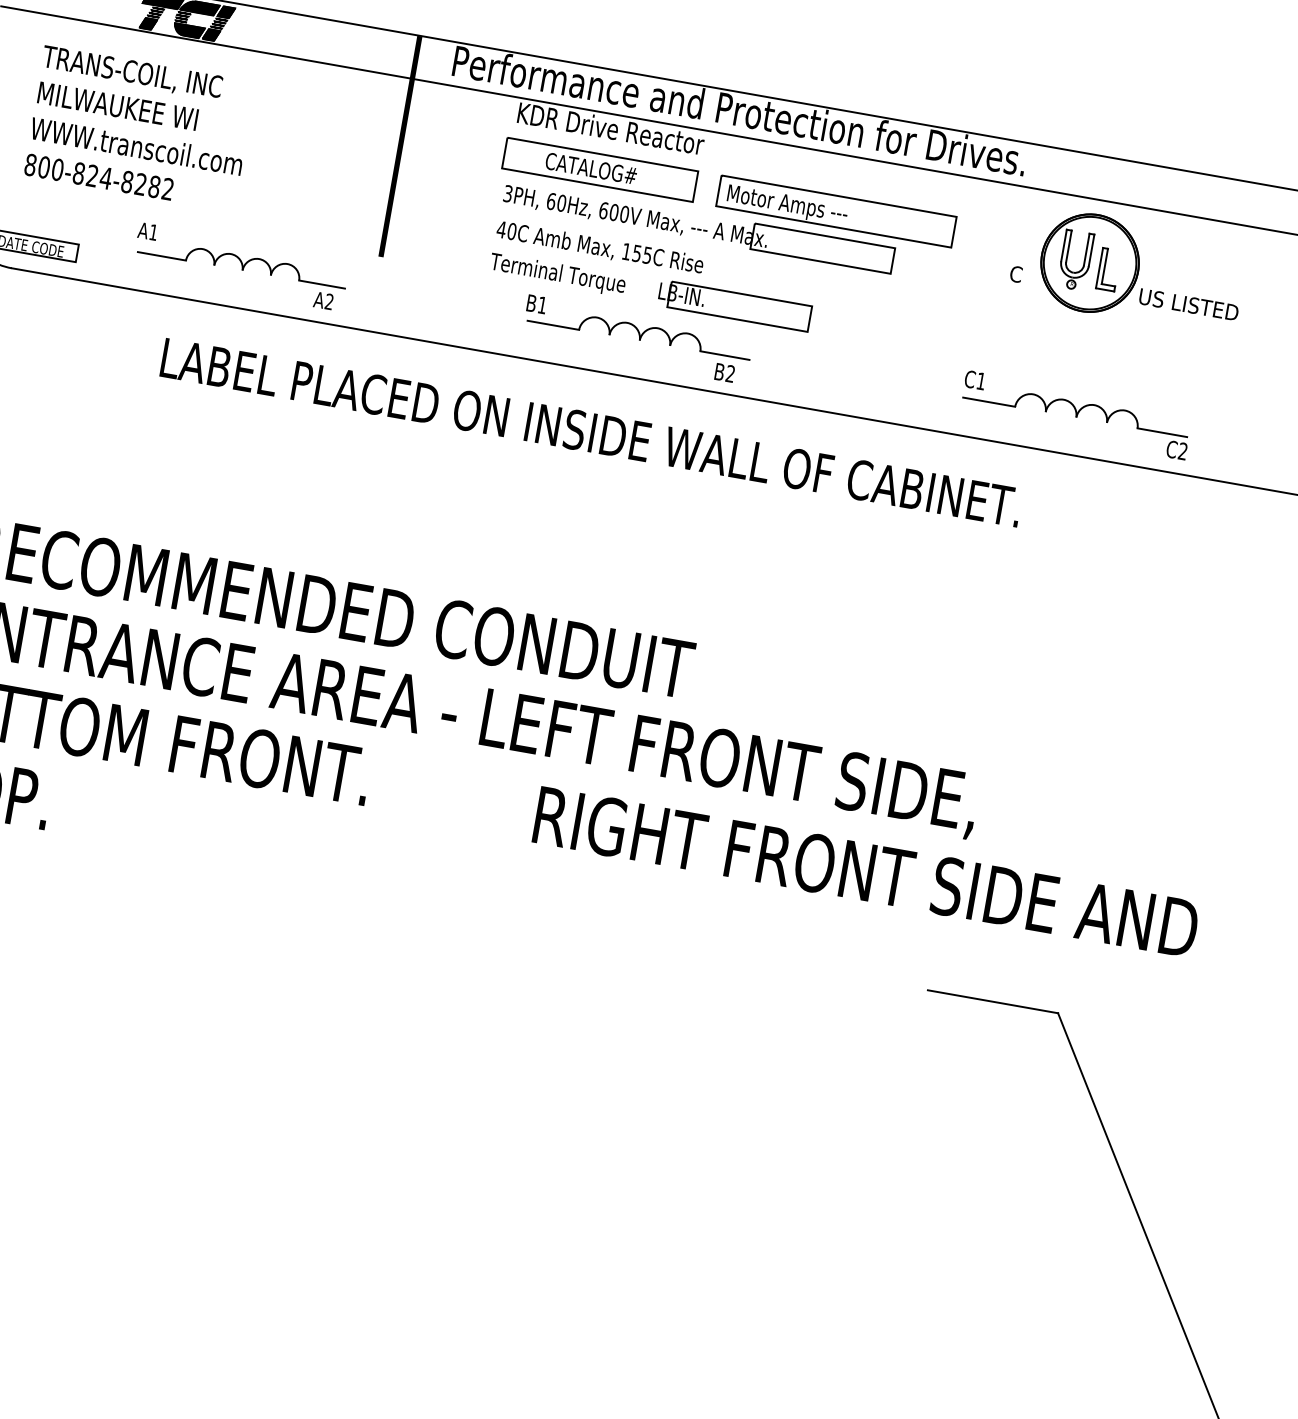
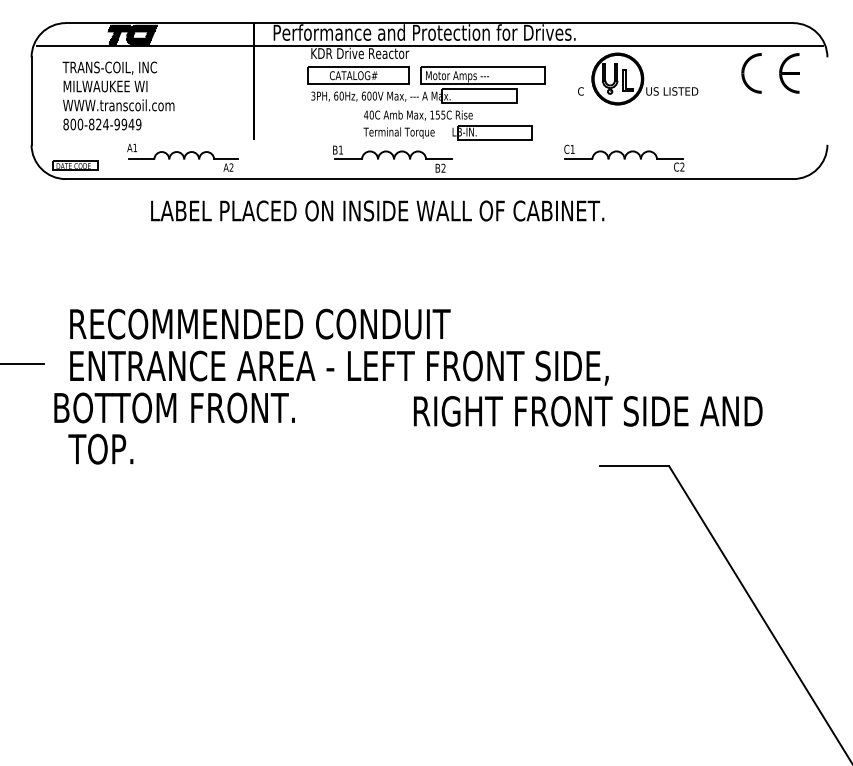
text: (146, 185) -> (127, 124), 800-824-8282 -> 800-824-9949
part: (651, 276) -> (447, 125), moved
text: (866, 872) -> (588, 411), moved

